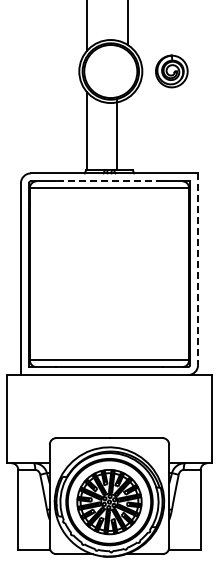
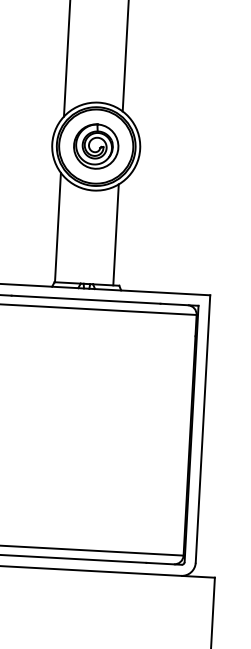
part: (171, 71) -> (95, 146), moved
line: (117, 133) -> (116, 234), moved
line: (109, 181) -> (86, 299), dashed -> solid
line: (198, 269) -> (203, 429), dashed -> solid

